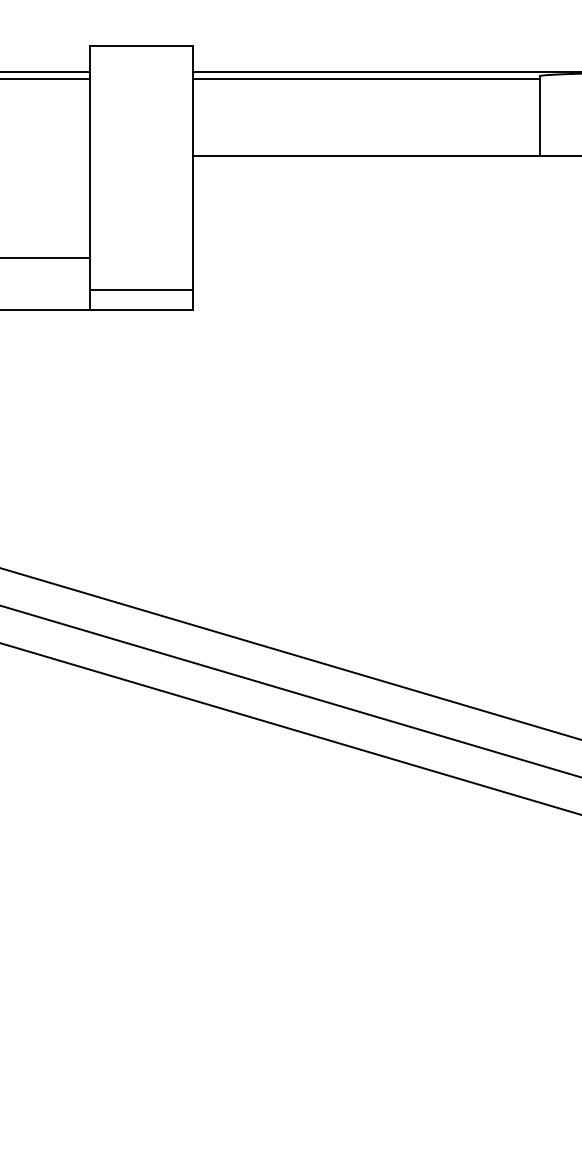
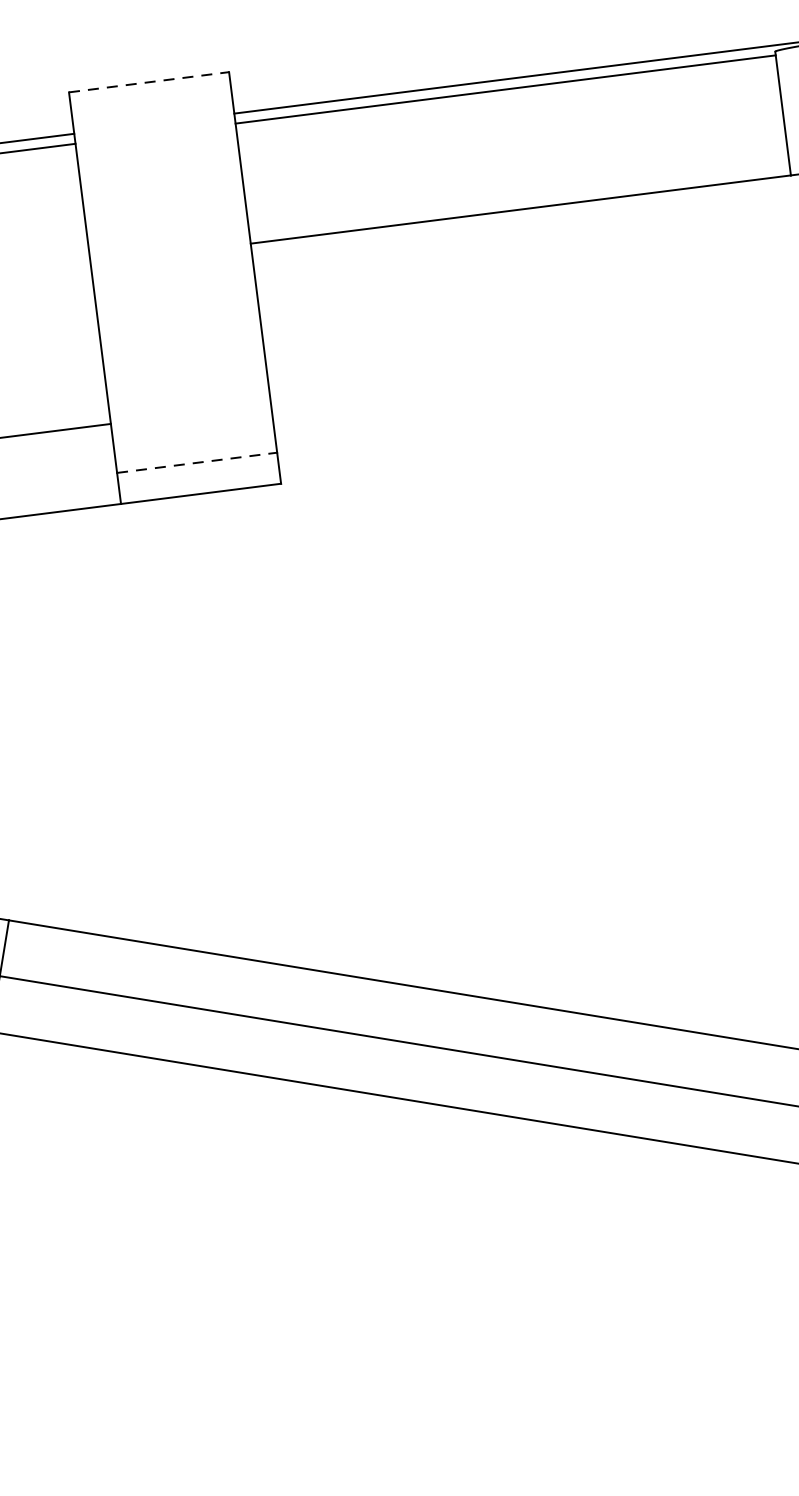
line: (142, 45) -> (150, 82), solid -> dashed
line: (142, 289) -> (198, 462), solid -> dashed

